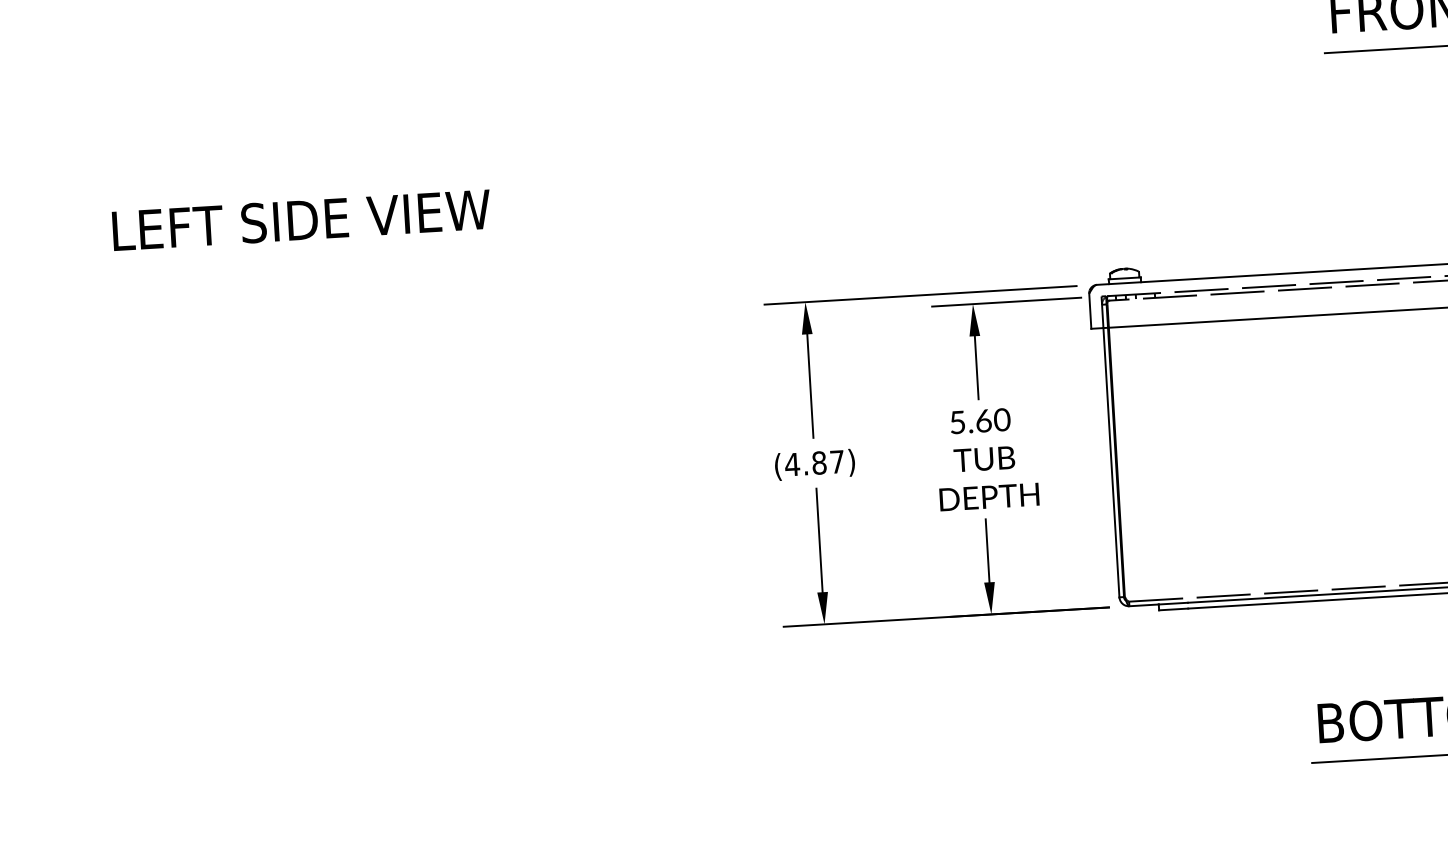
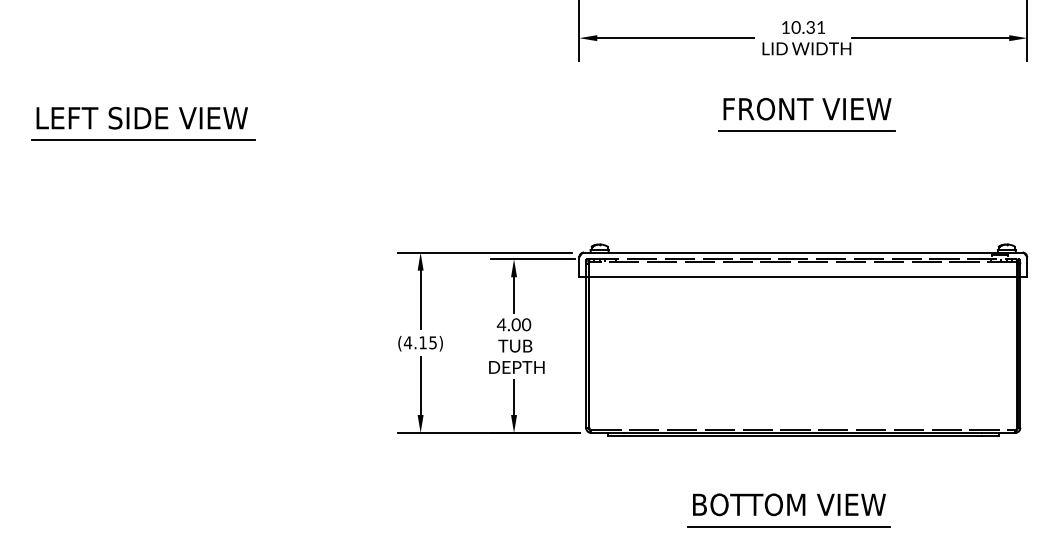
line: (296, 131) -> (142, 140), added
text: (300, 219) -> (141, 117), moved
text: (969, 421) -> (508, 324), 5.60 -> 4.00
text: (827, 461) -> (427, 342), (4.87) -> (4.15)

